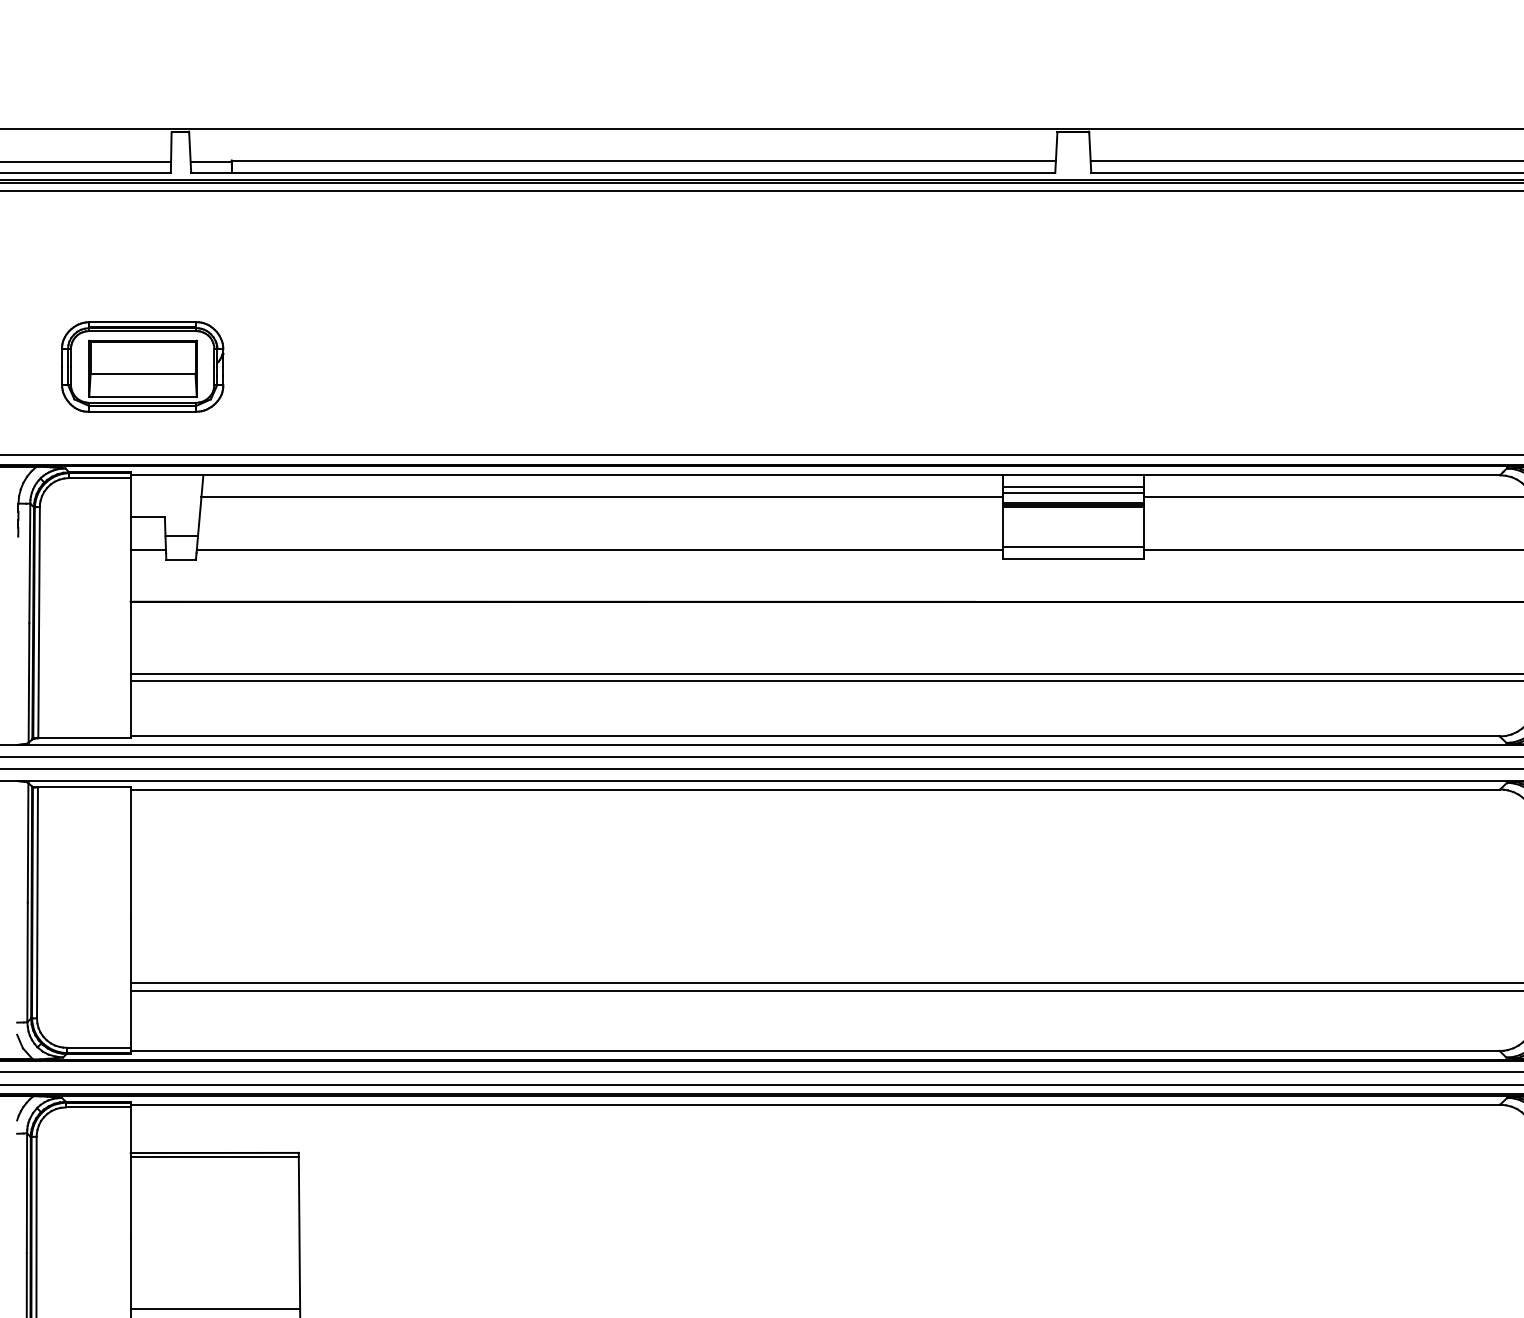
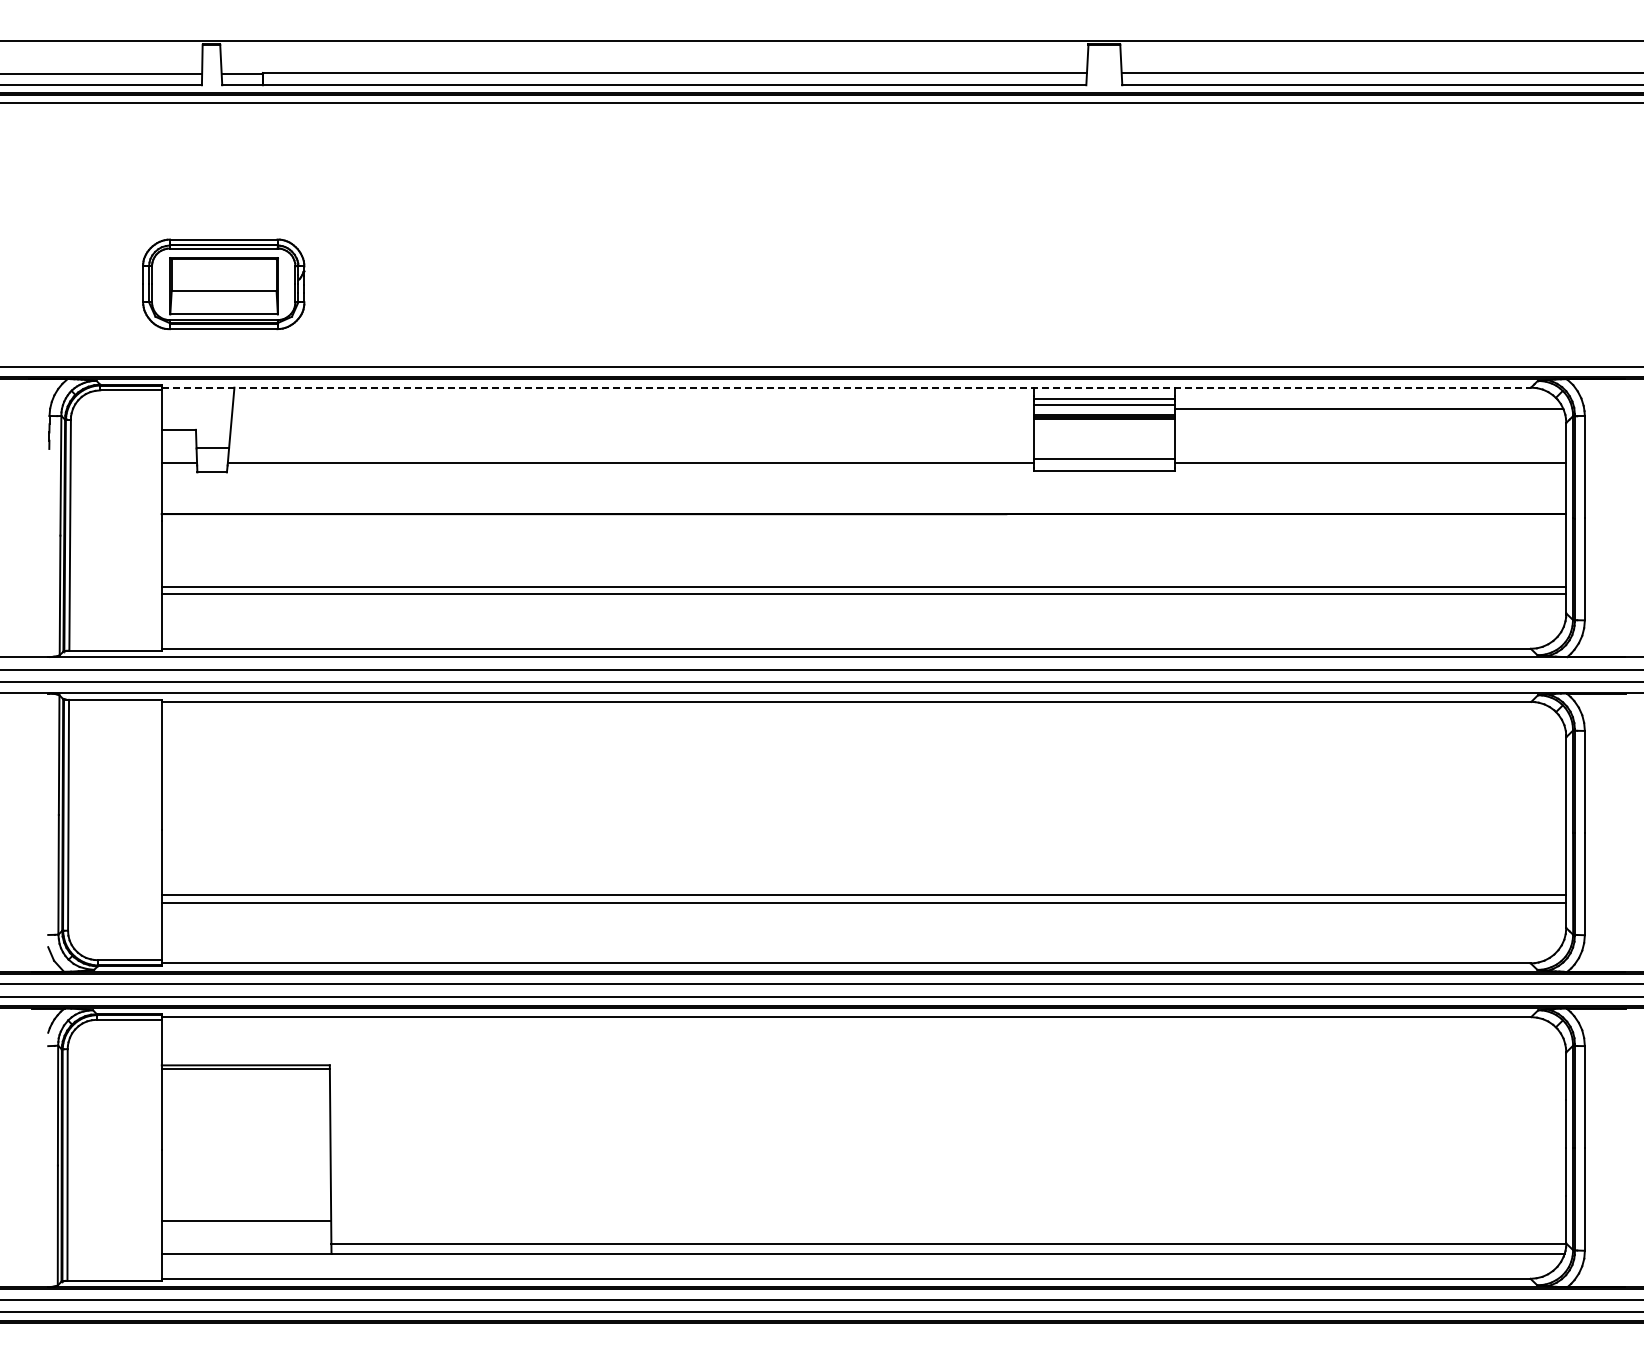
part: (142, 367) -> (223, 284), moved
line: (815, 475) -> (846, 387), solid -> dashed
line: (601, 496) -> (632, 408), removed

